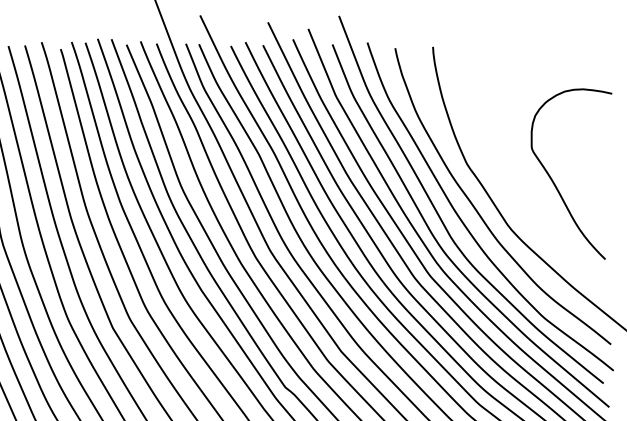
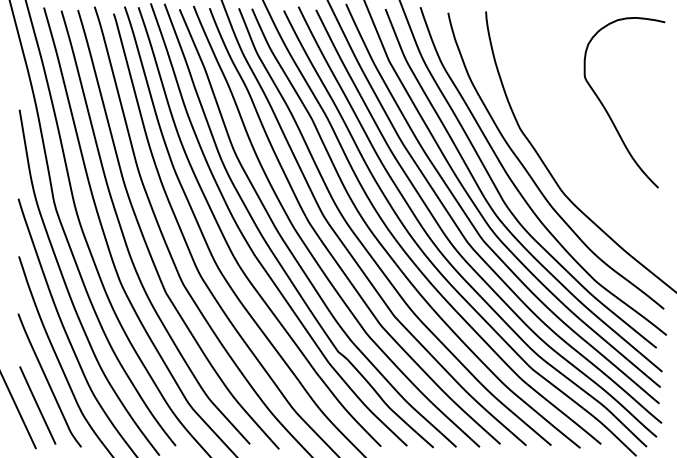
curve: (554, 181) -> (607, 110), moved

